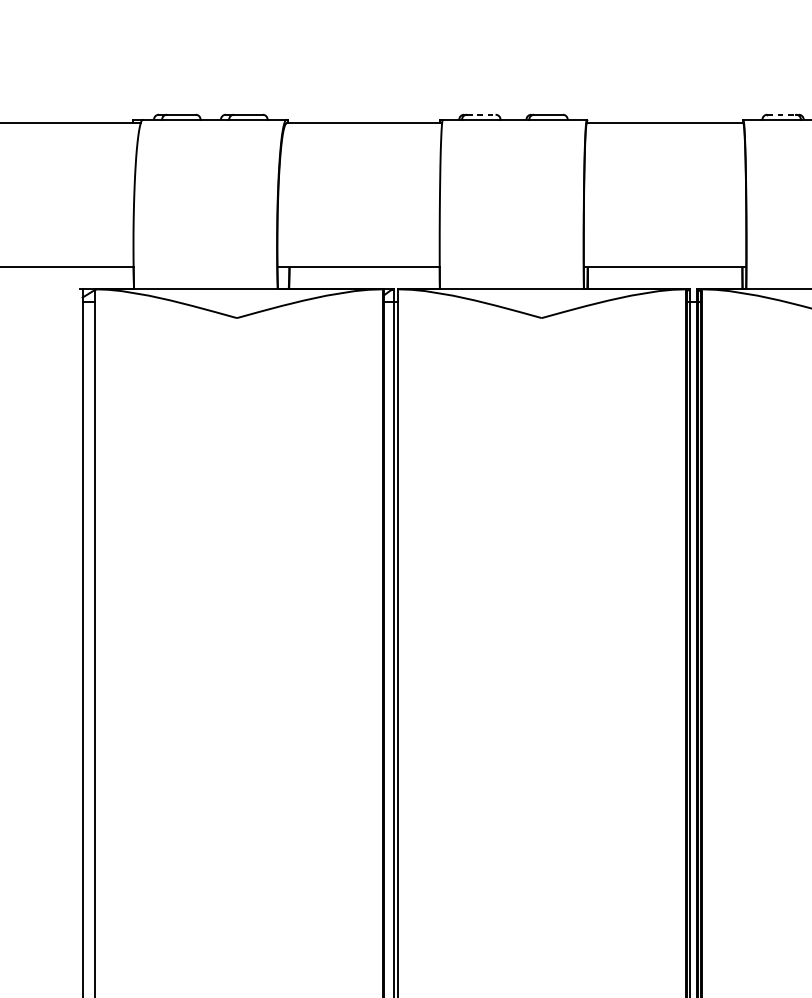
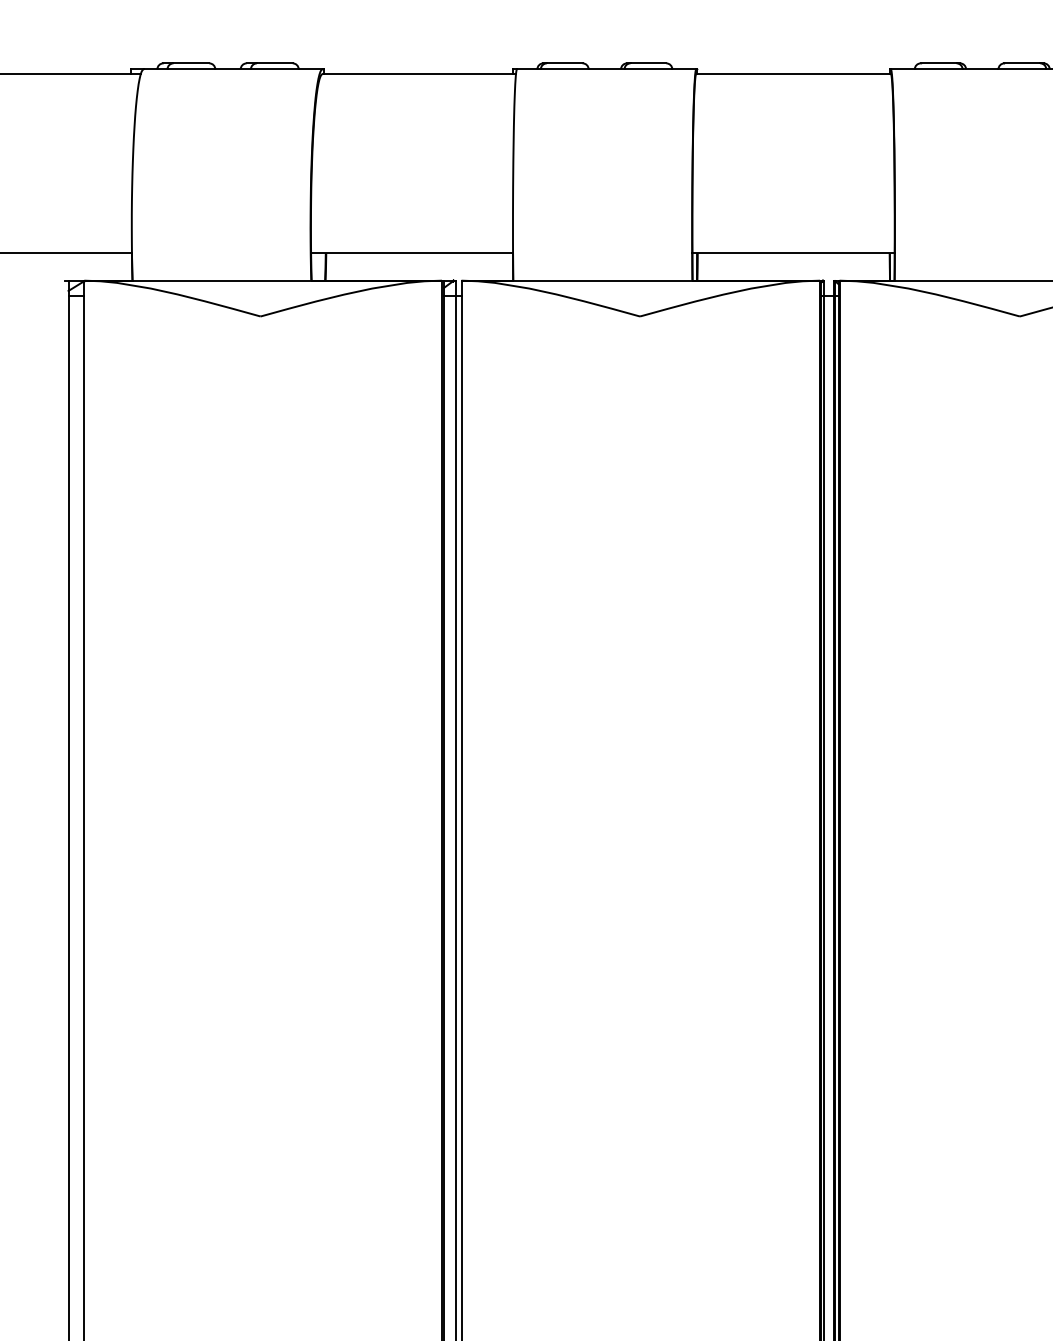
line: (481, 114) -> (564, 63), dashed -> solid
line: (781, 114) -> (938, 63), dashed -> solid

